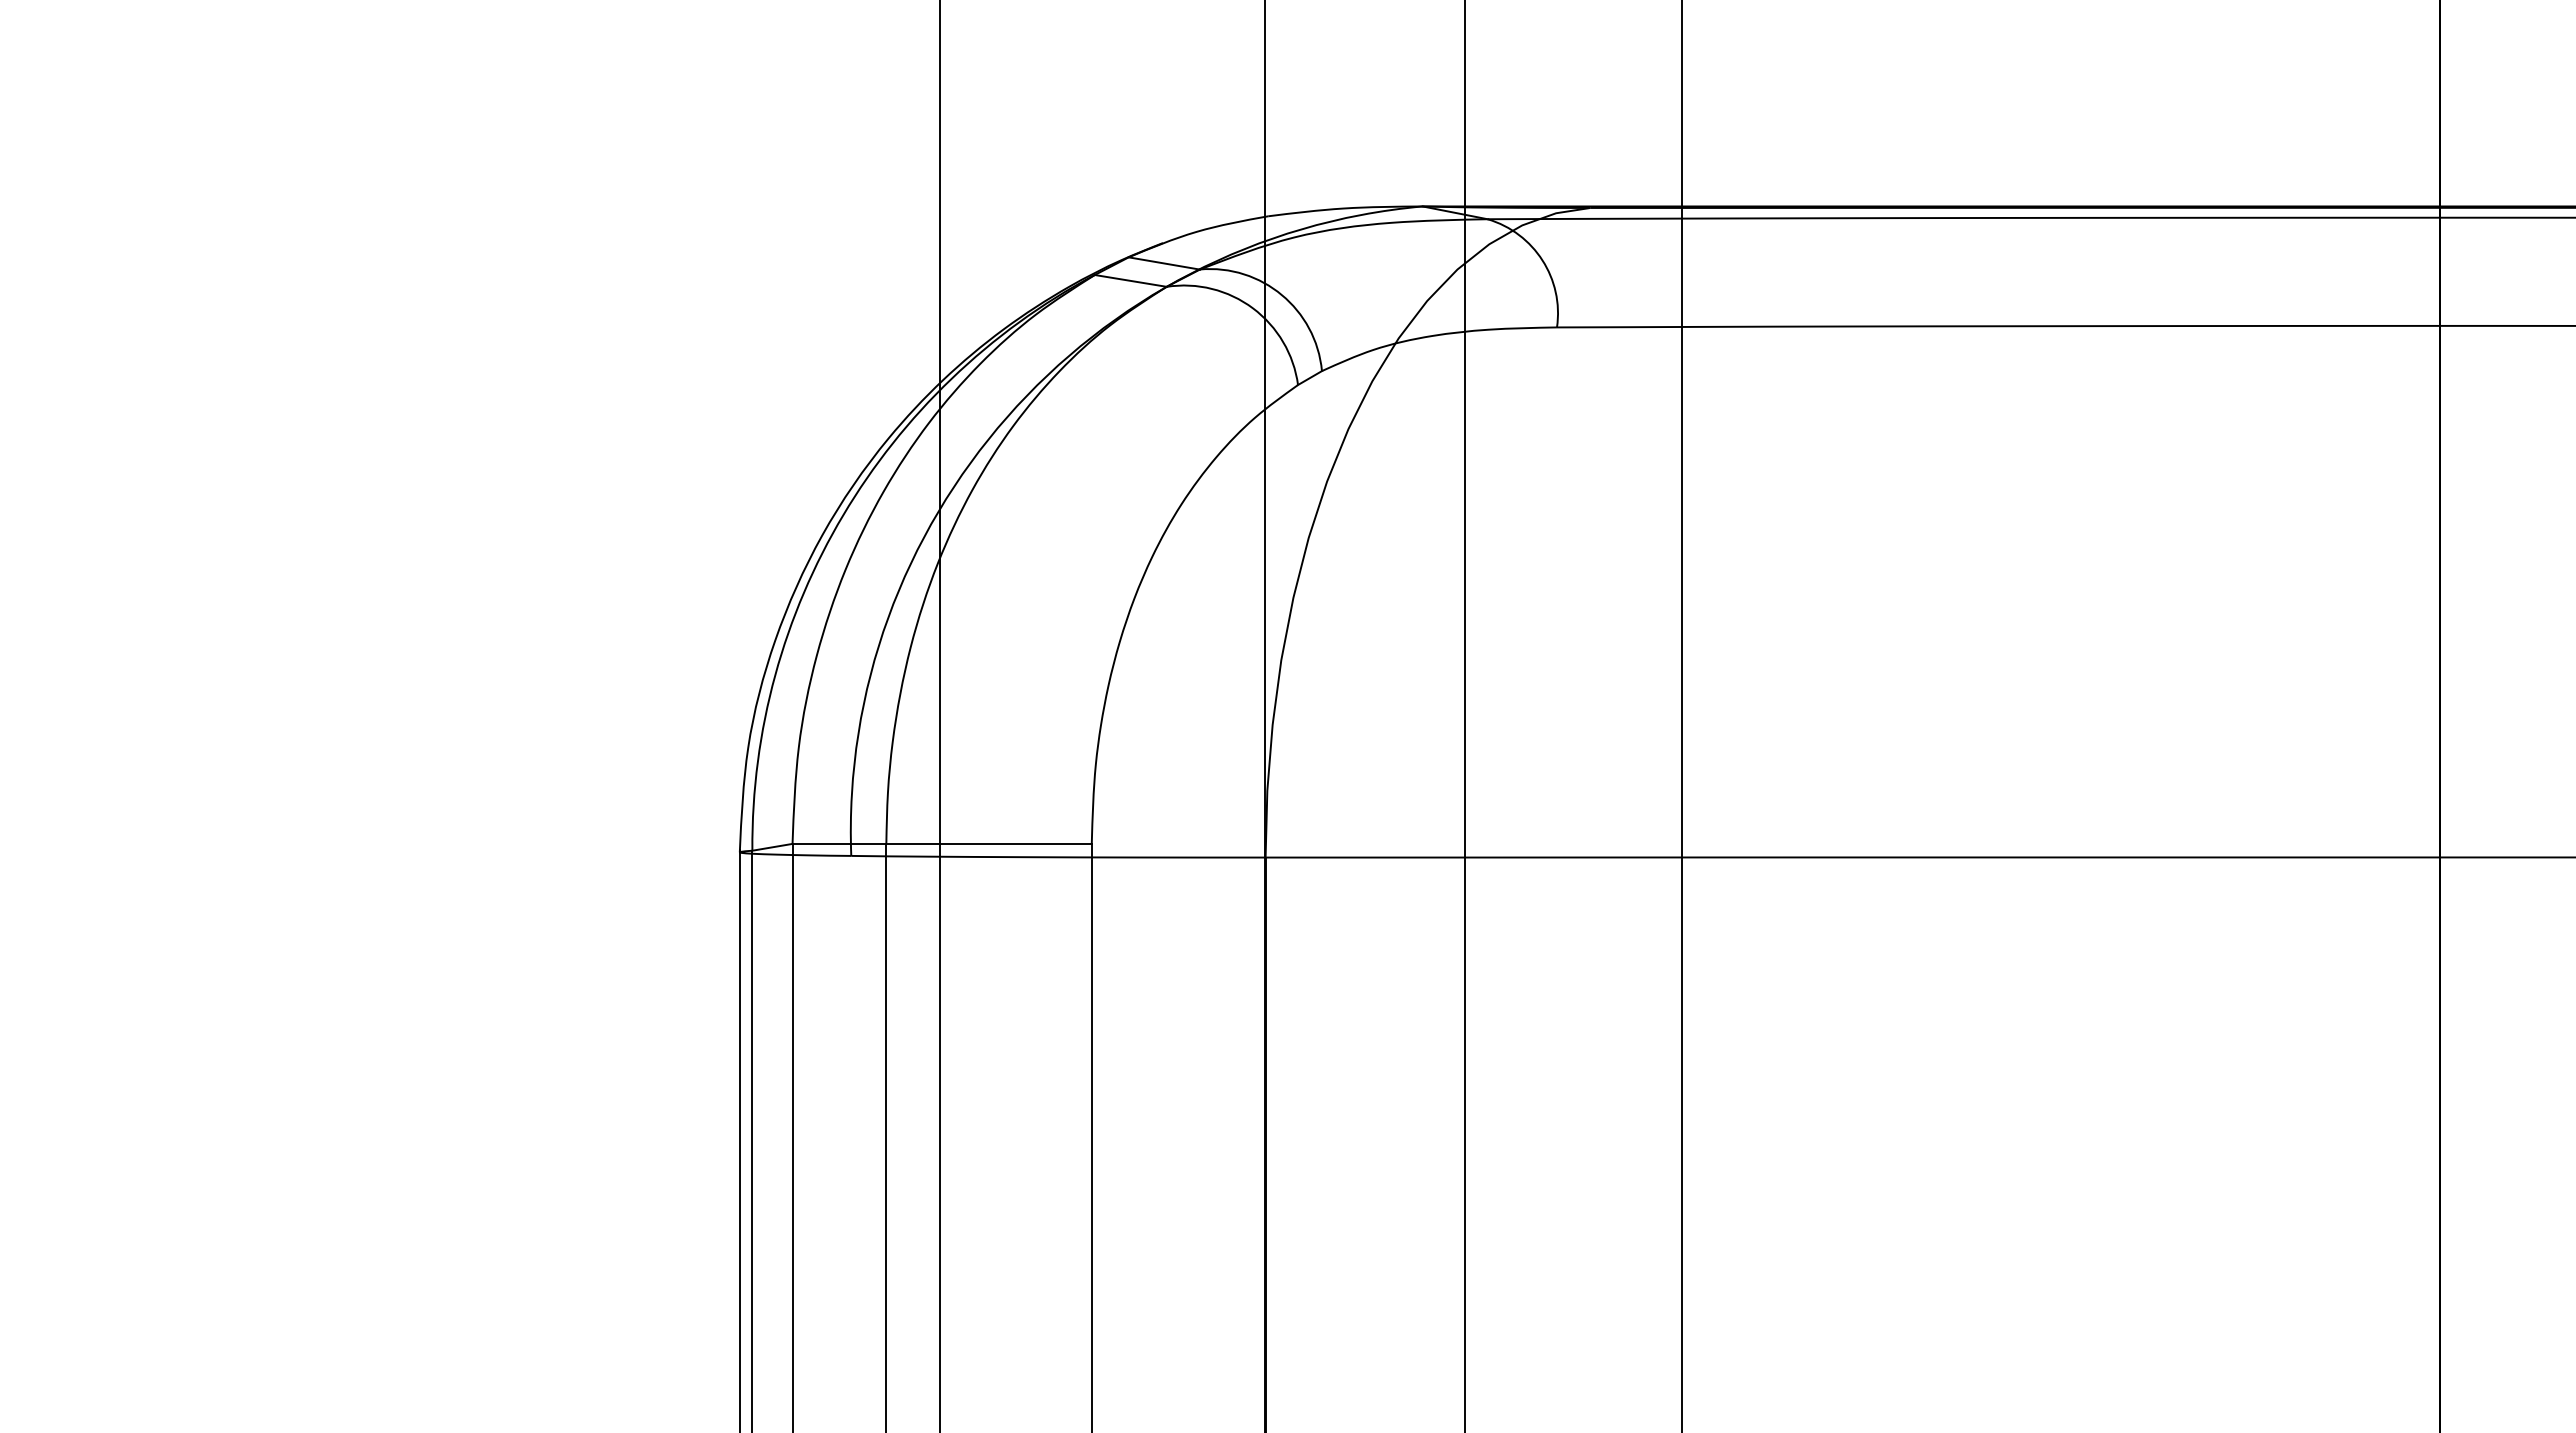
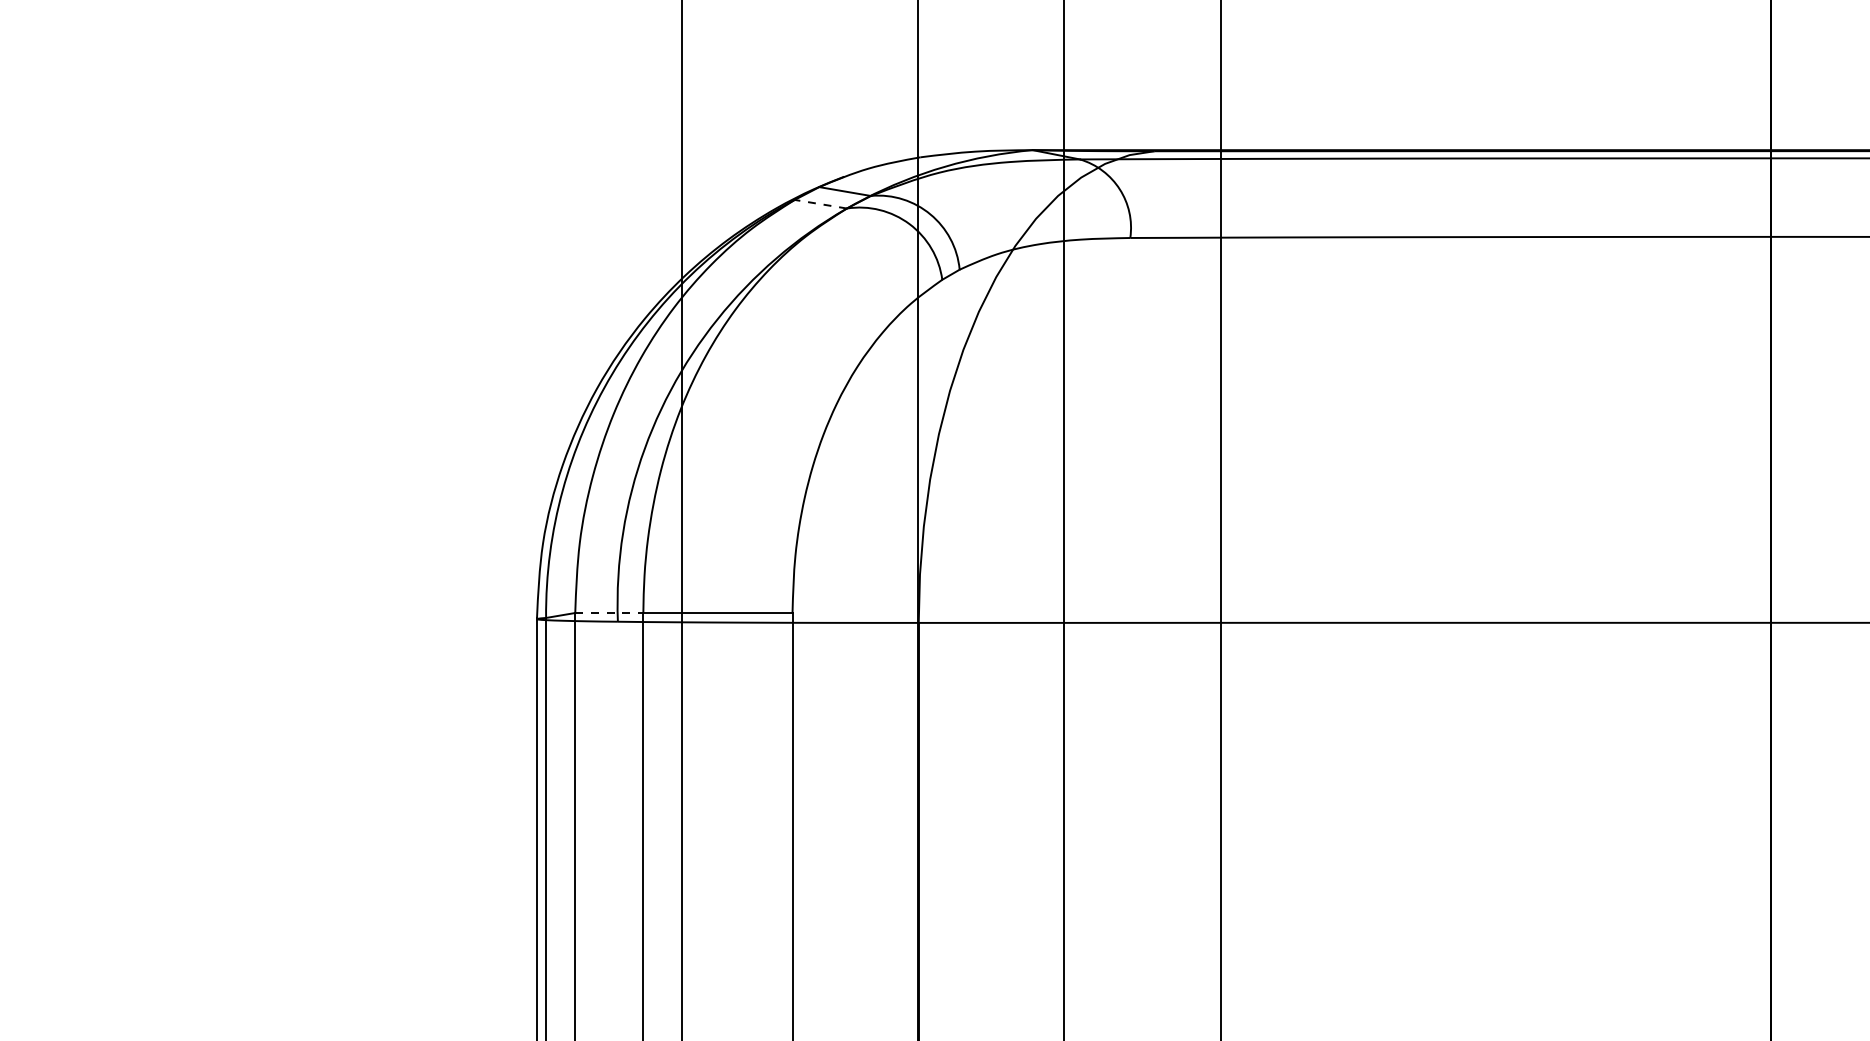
line: (1130, 280) -> (820, 203), solid -> dashed
line: (839, 843) -> (609, 612), solid -> dashed

